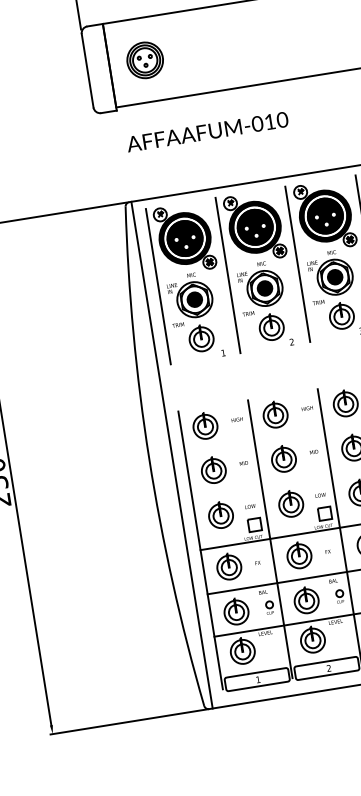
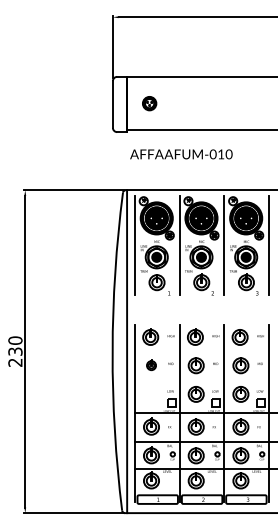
part: (144, 60) -> (149, 103), size x0.6
part: (213, 470) -> (151, 365), size x0.6
part: (220, 514) -> (151, 393), removed

